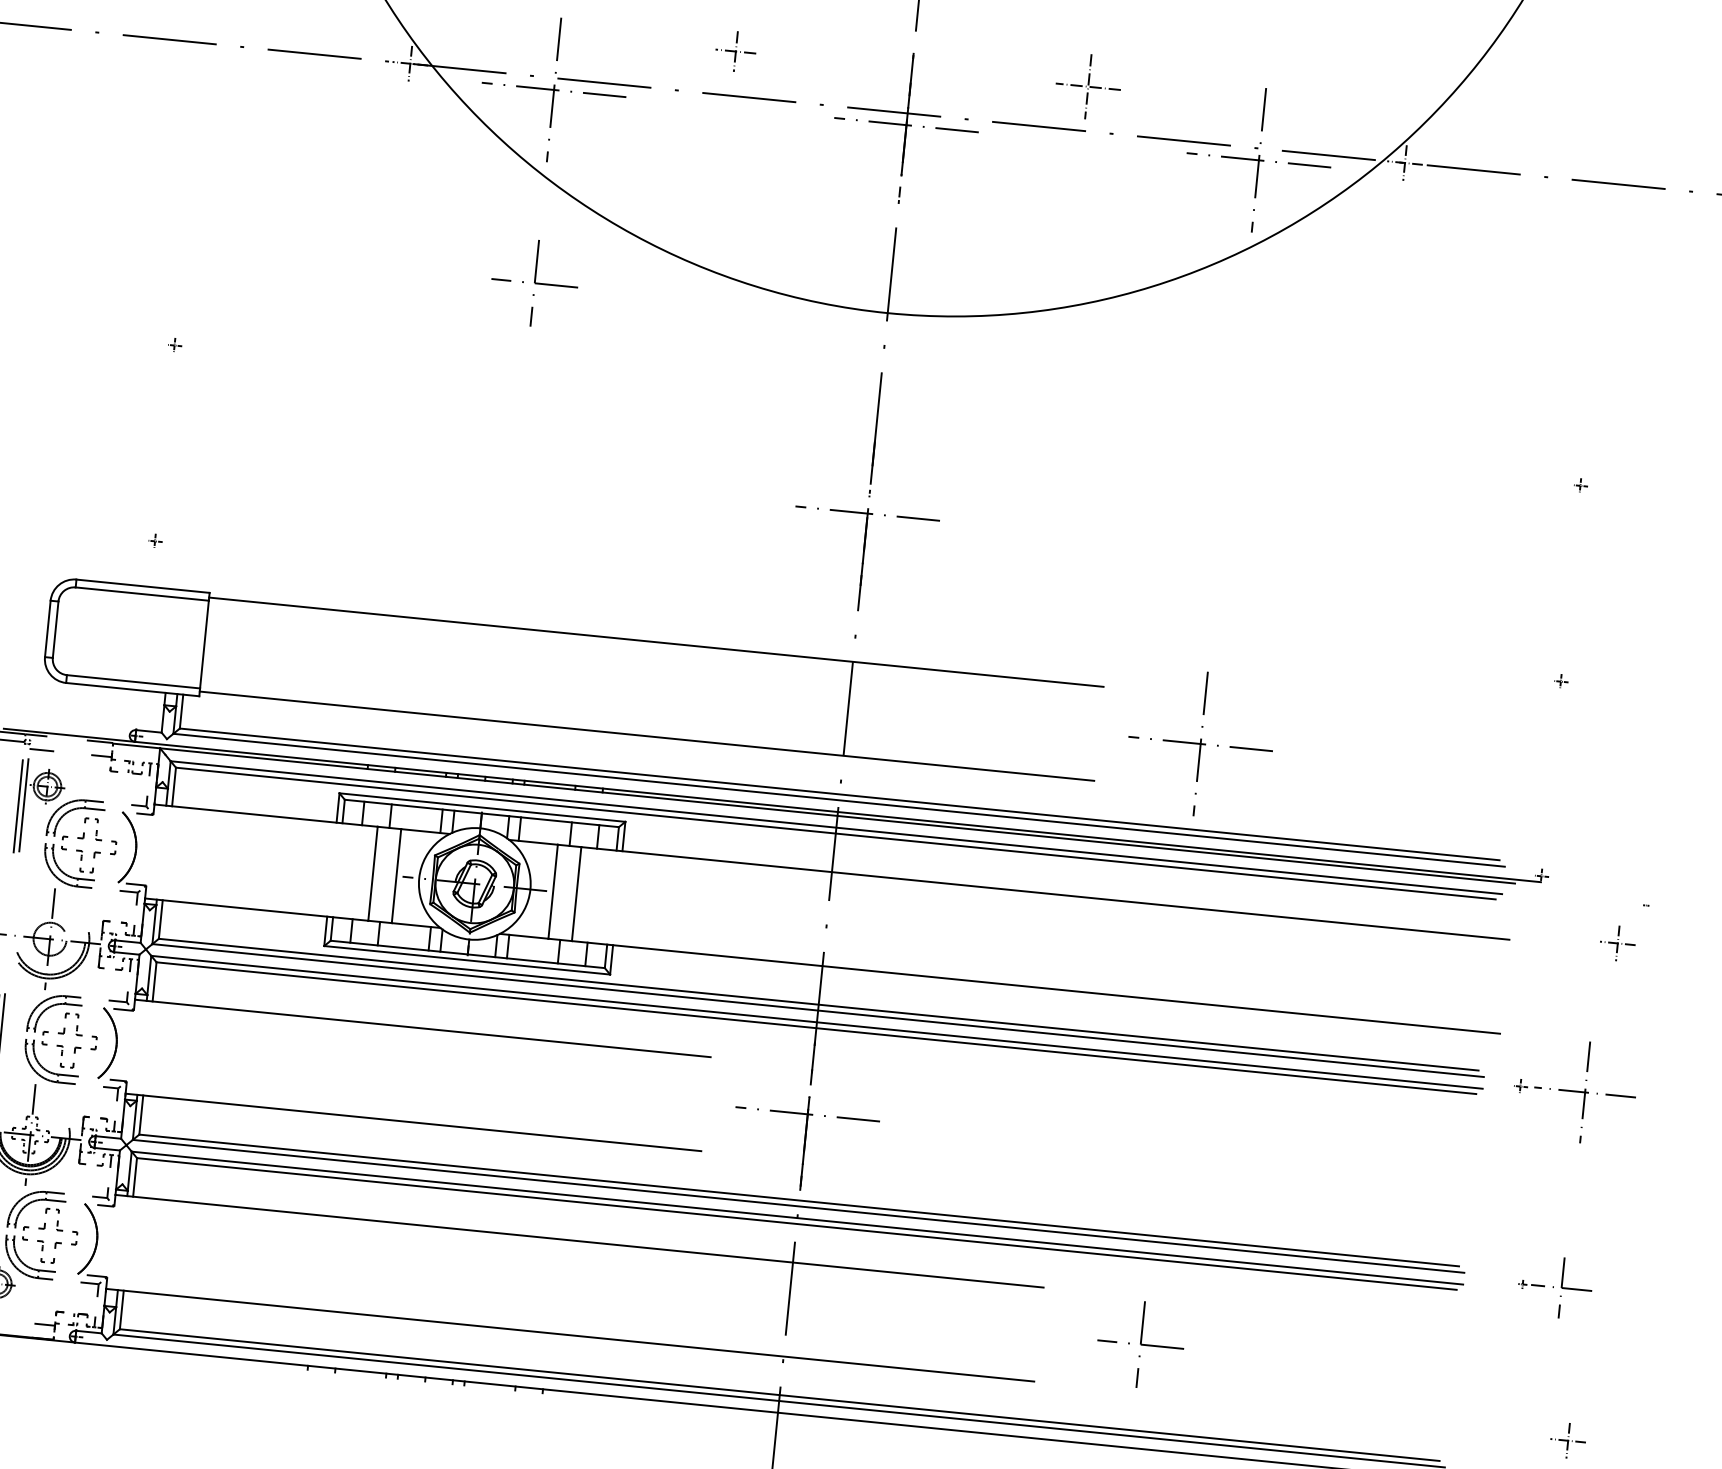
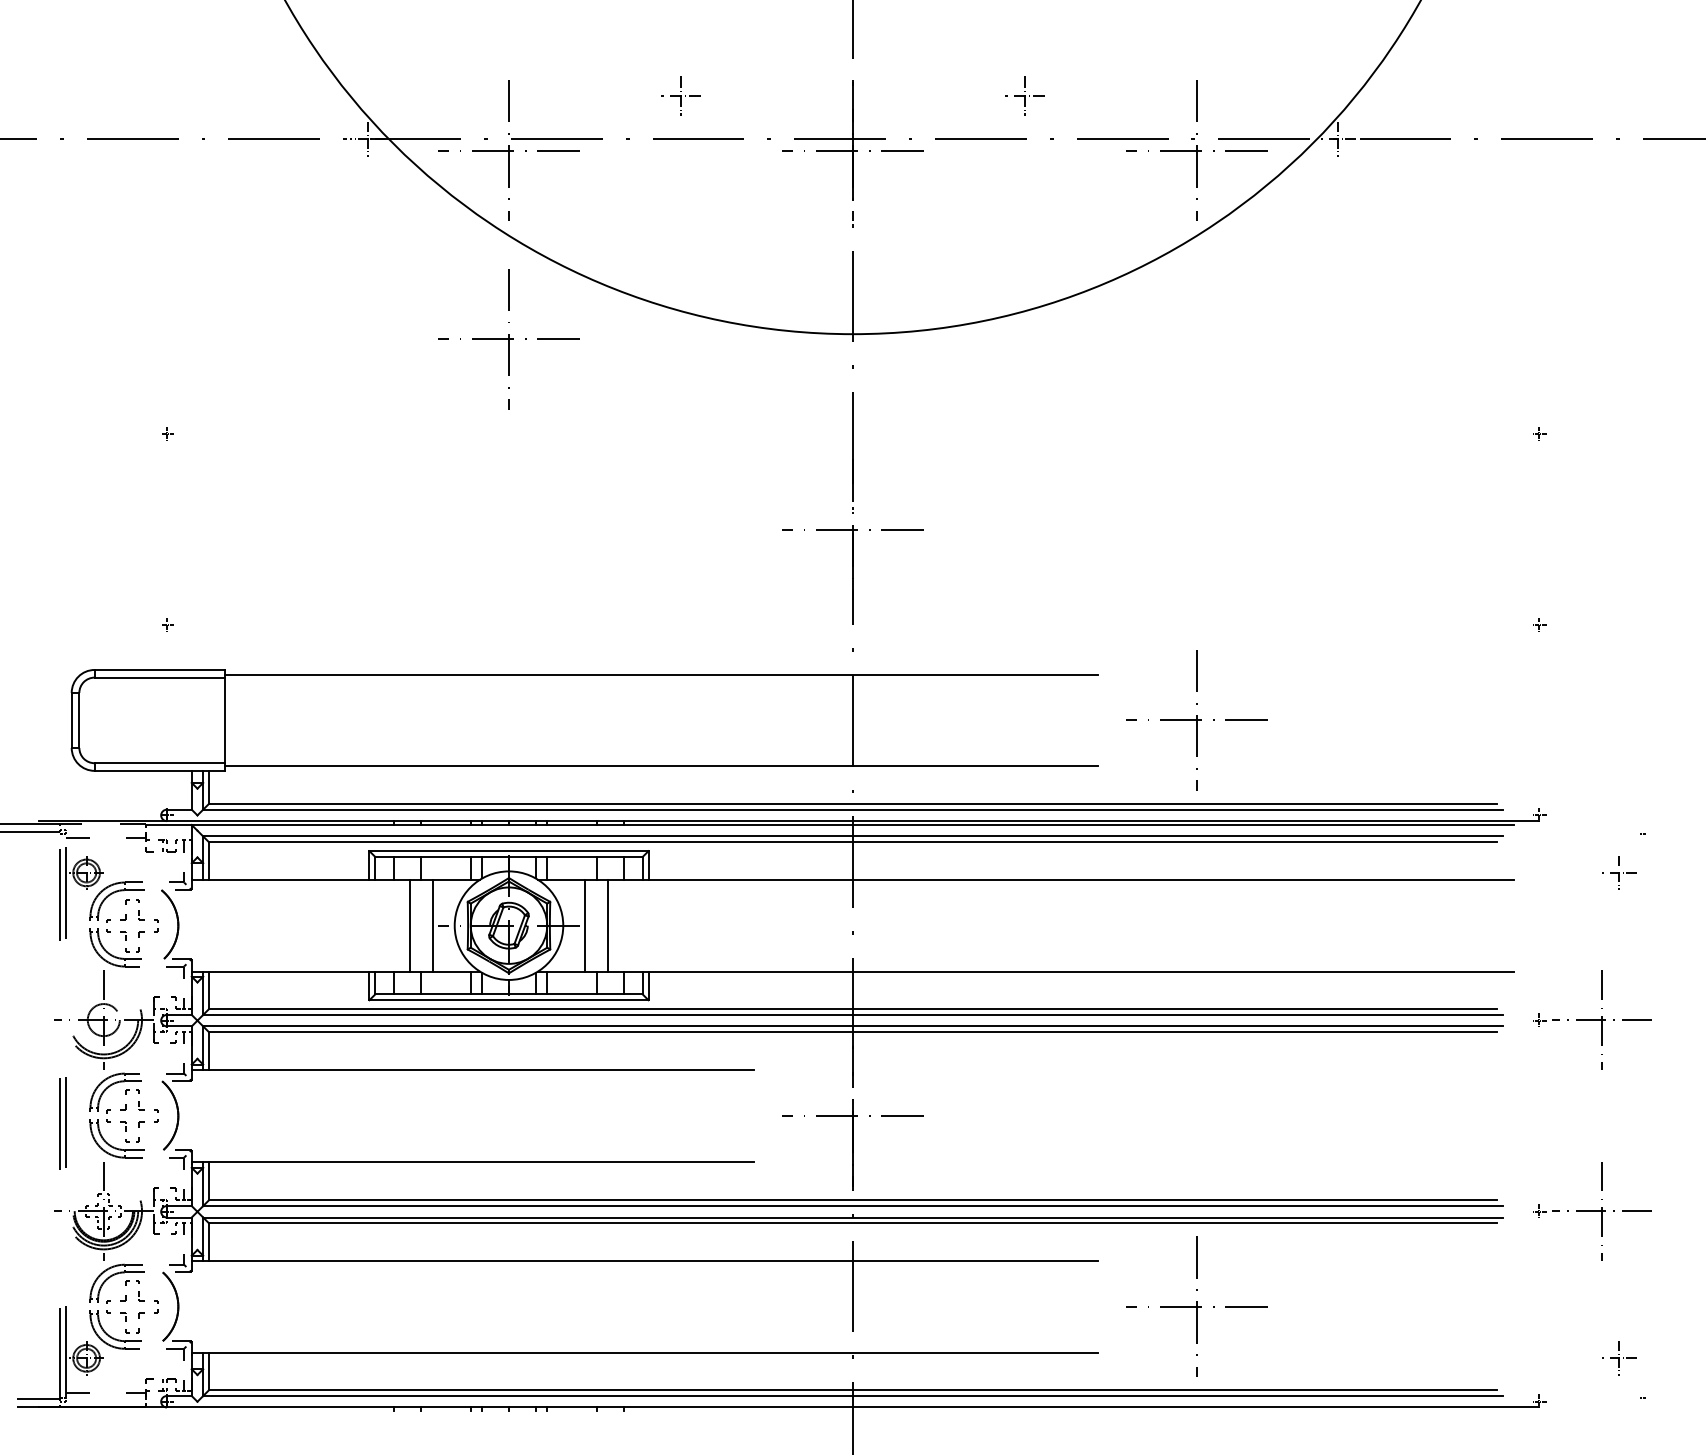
part: (1087, 86) -> (1024, 95), size x0.62
part: (534, 283) -> (508, 339), size x1.67
part: (1555, 1287) -> (1592, 1211), size x1.67
part: (1140, 1344) -> (1196, 1306), size x1.67

